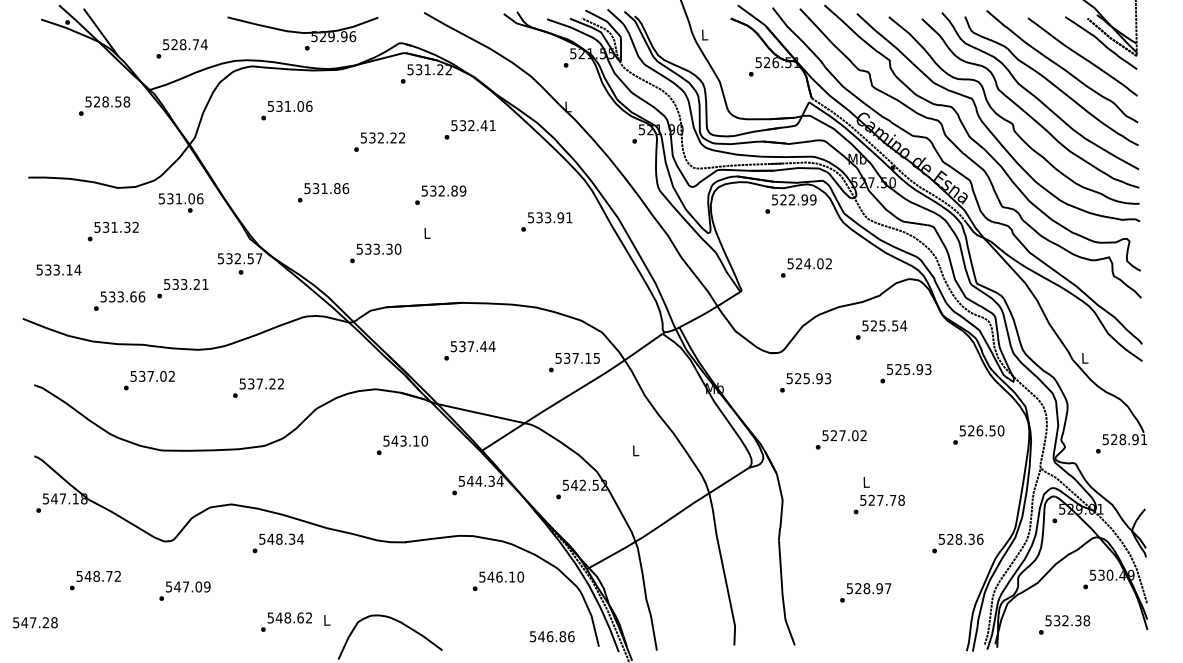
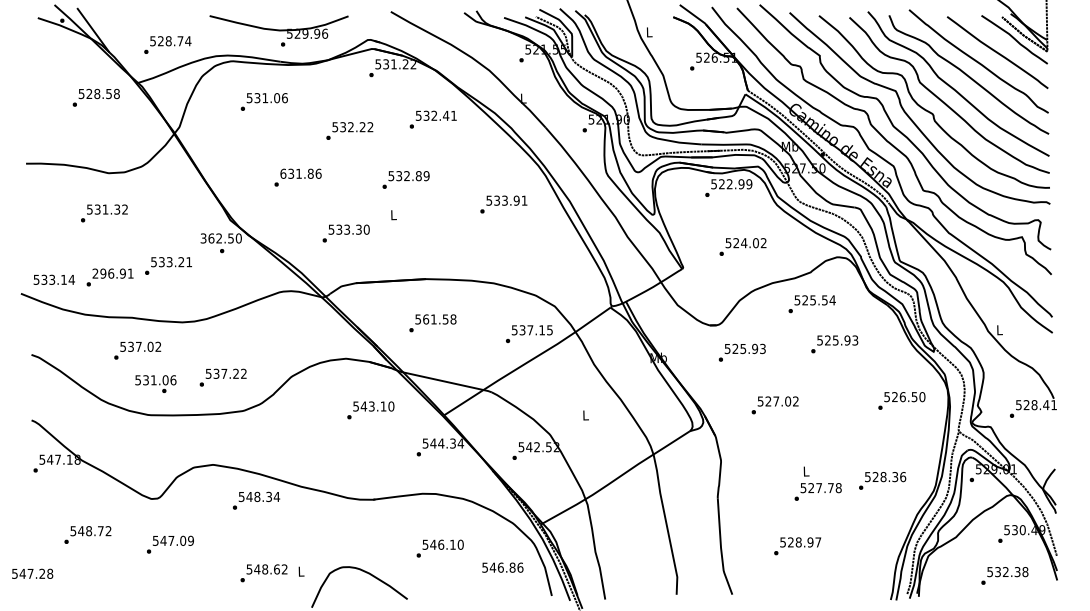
text: (307, 188) -> (283, 173), 531.86 -> 631.86
text: (180, 202) -> (155, 383), moved
text: (240, 258) -> (221, 238), 532.57 -> 362.50
text: (58, 269) -> (53, 279), moved
text: (122, 296) -> (112, 273), 533.66 -> 296.91
text: (477, 346) -> (439, 319), 537.44 -> 561.58
text: (257, 387) -> (222, 377), moved
text: (1135, 440) -> (1046, 405), 528.91 -> 528.41
text: (878, 495) -> (817, 483), moved
text: (957, 543) -> (882, 480), moved
text: (497, 581) -> (439, 548), moved
text: (1064, 624) -> (1004, 575), moved
text: (551, 636) -> (502, 567), moved

